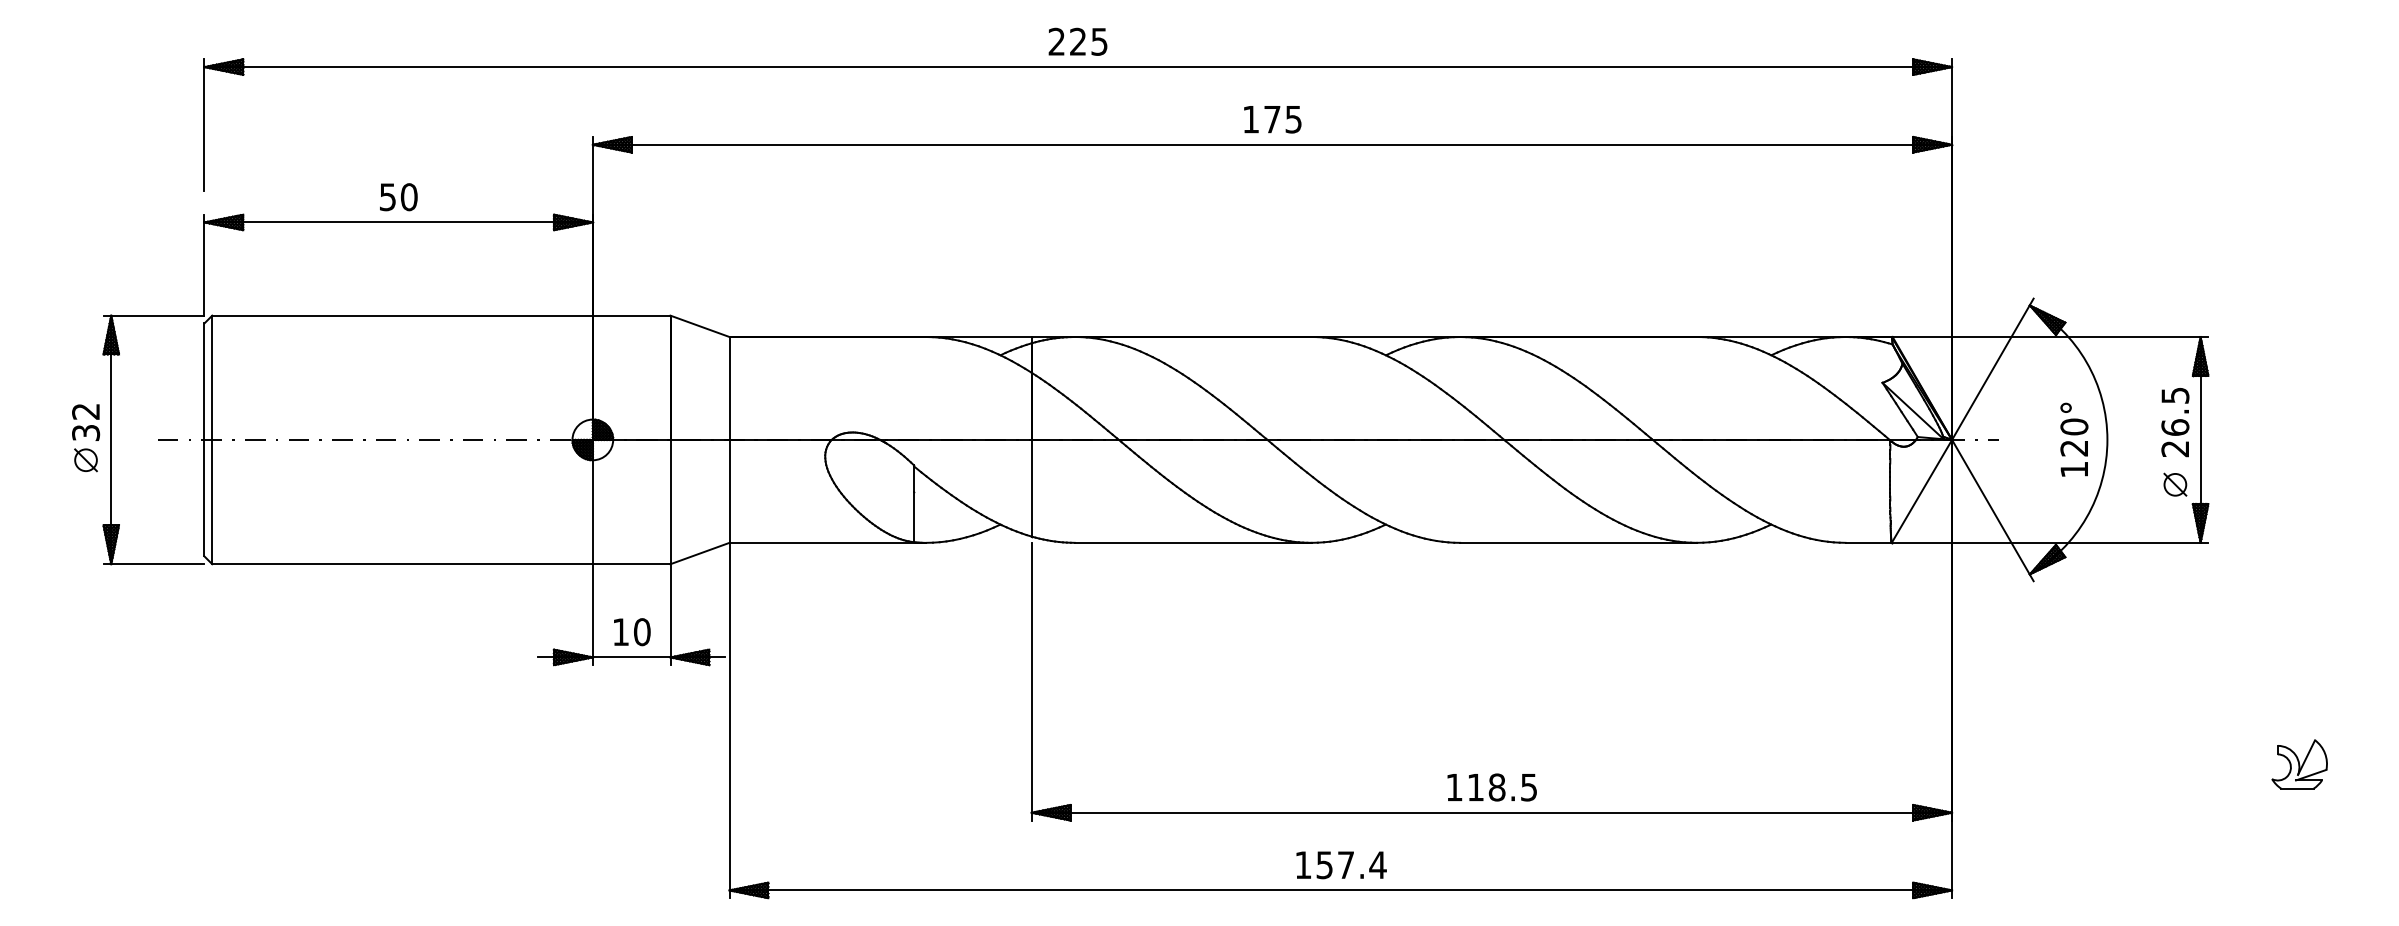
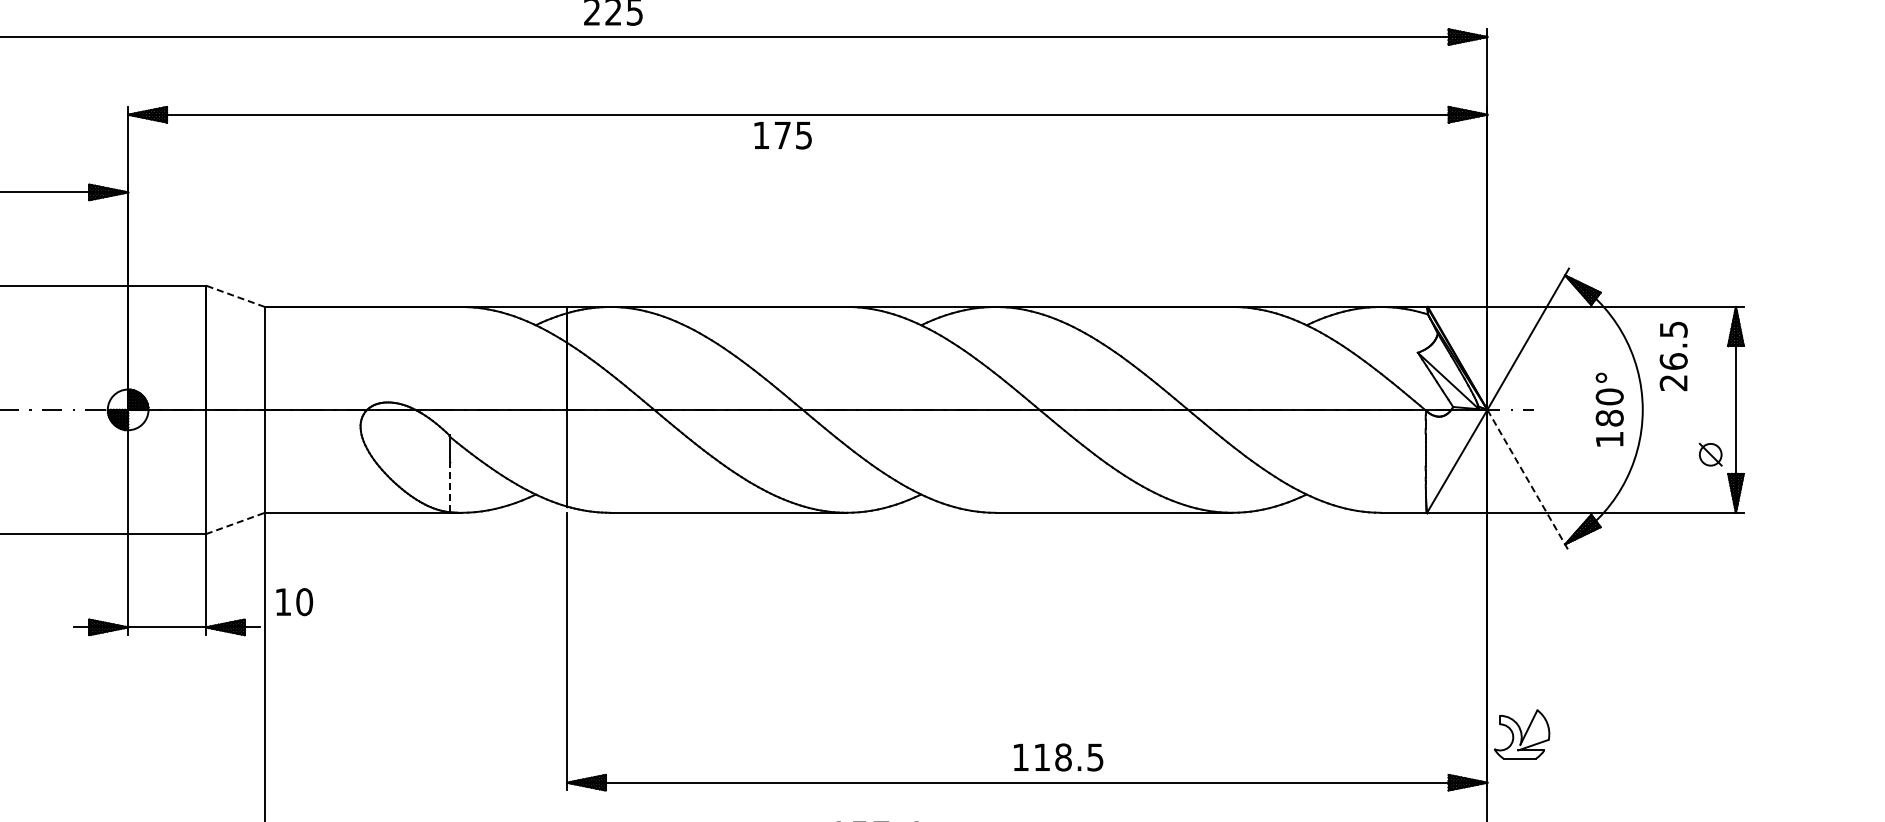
text: (1272, 119) -> (782, 135), moved
line: (699, 326) -> (234, 296), solid -> dashed
text: (2175, 422) -> (1673, 356), moved
text: (2074, 448) -> (1609, 418), 120° -> 180°
line: (1992, 510) -> (1527, 480), solid -> dashed
line: (914, 516) -> (449, 486), solid -> dashed
line: (700, 553) -> (235, 523), solid -> dashed
text: (632, 632) -> (294, 602), moved
part: (2299, 764) -> (1521, 734), moved
text: (1491, 787) -> (1057, 757), moved

